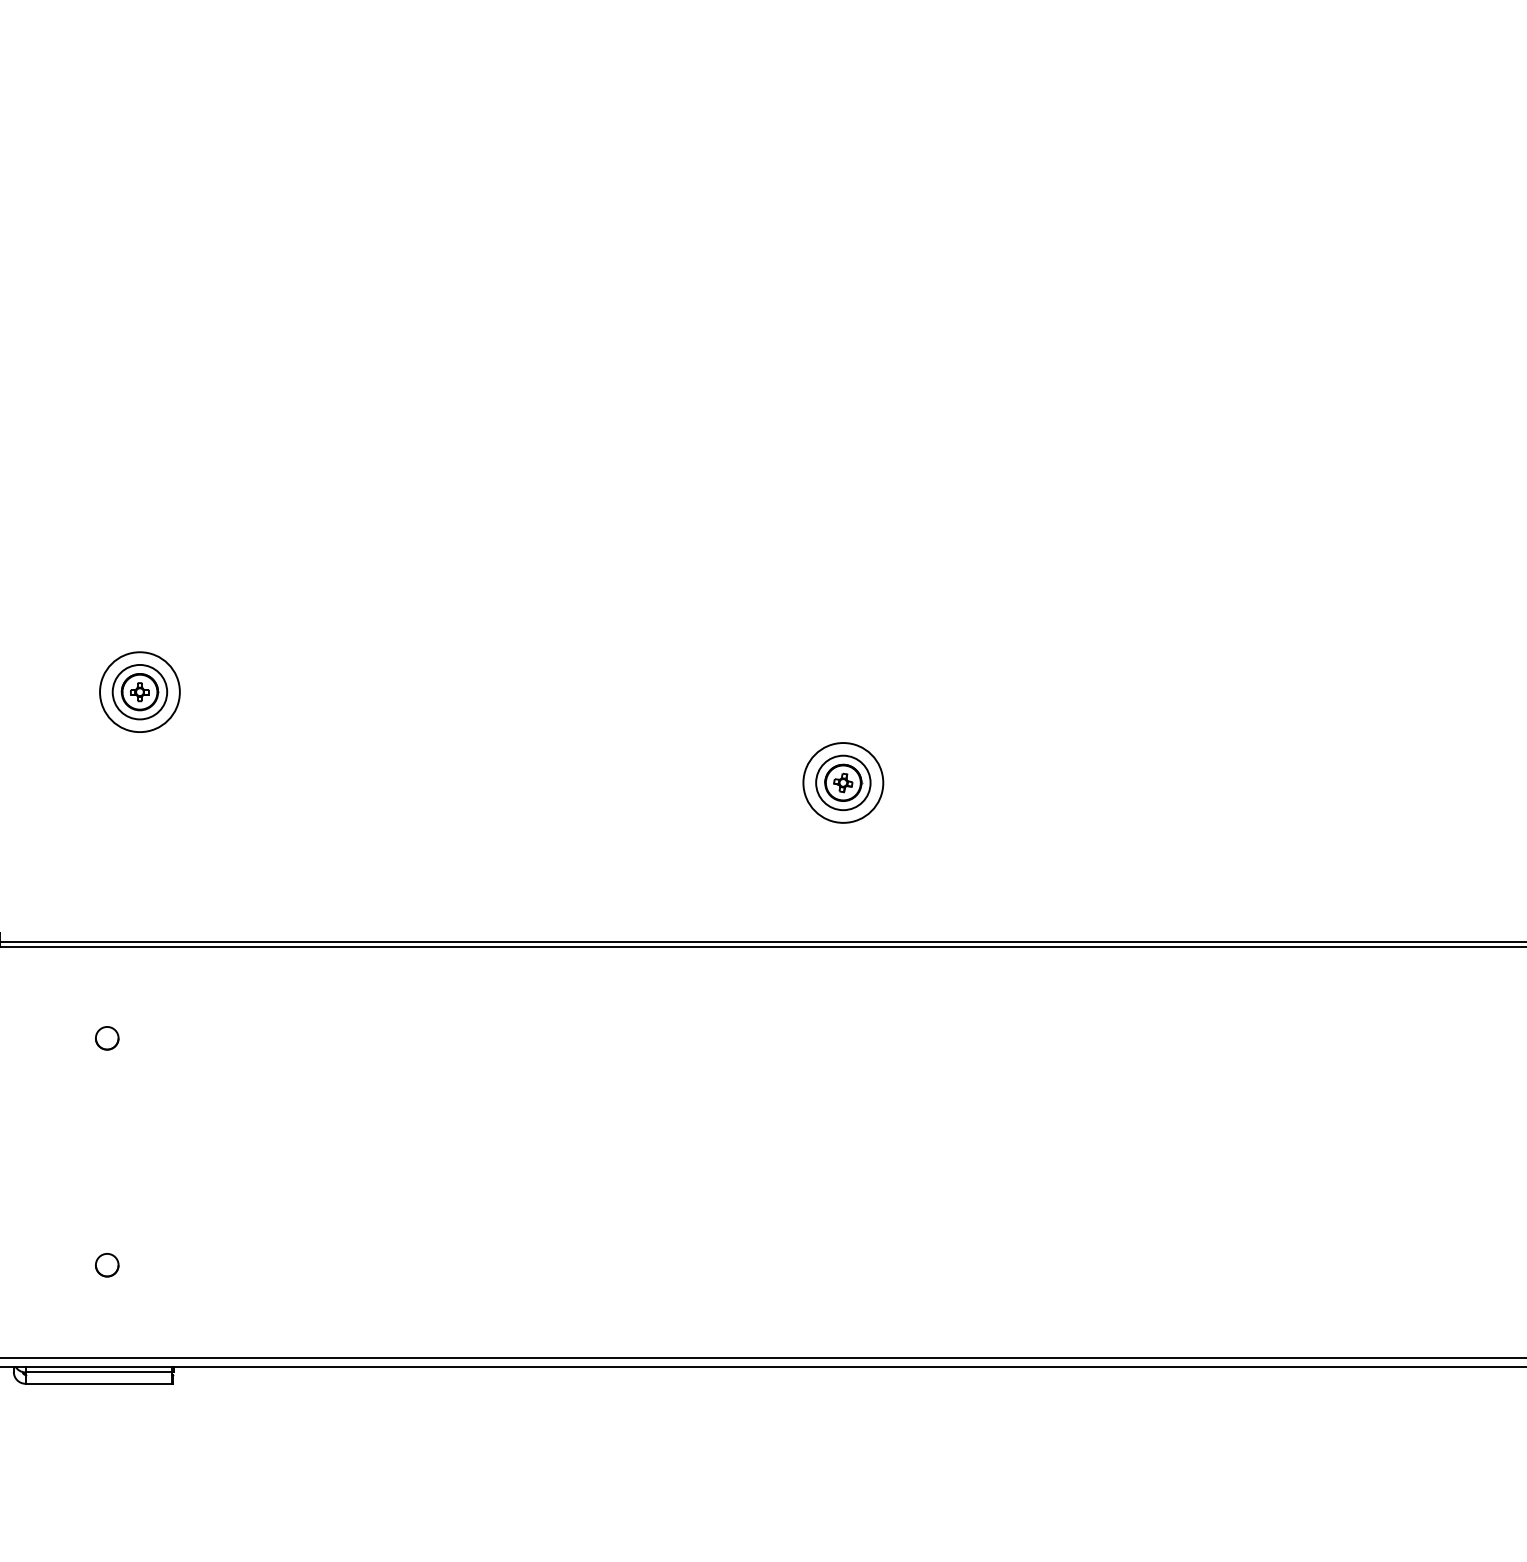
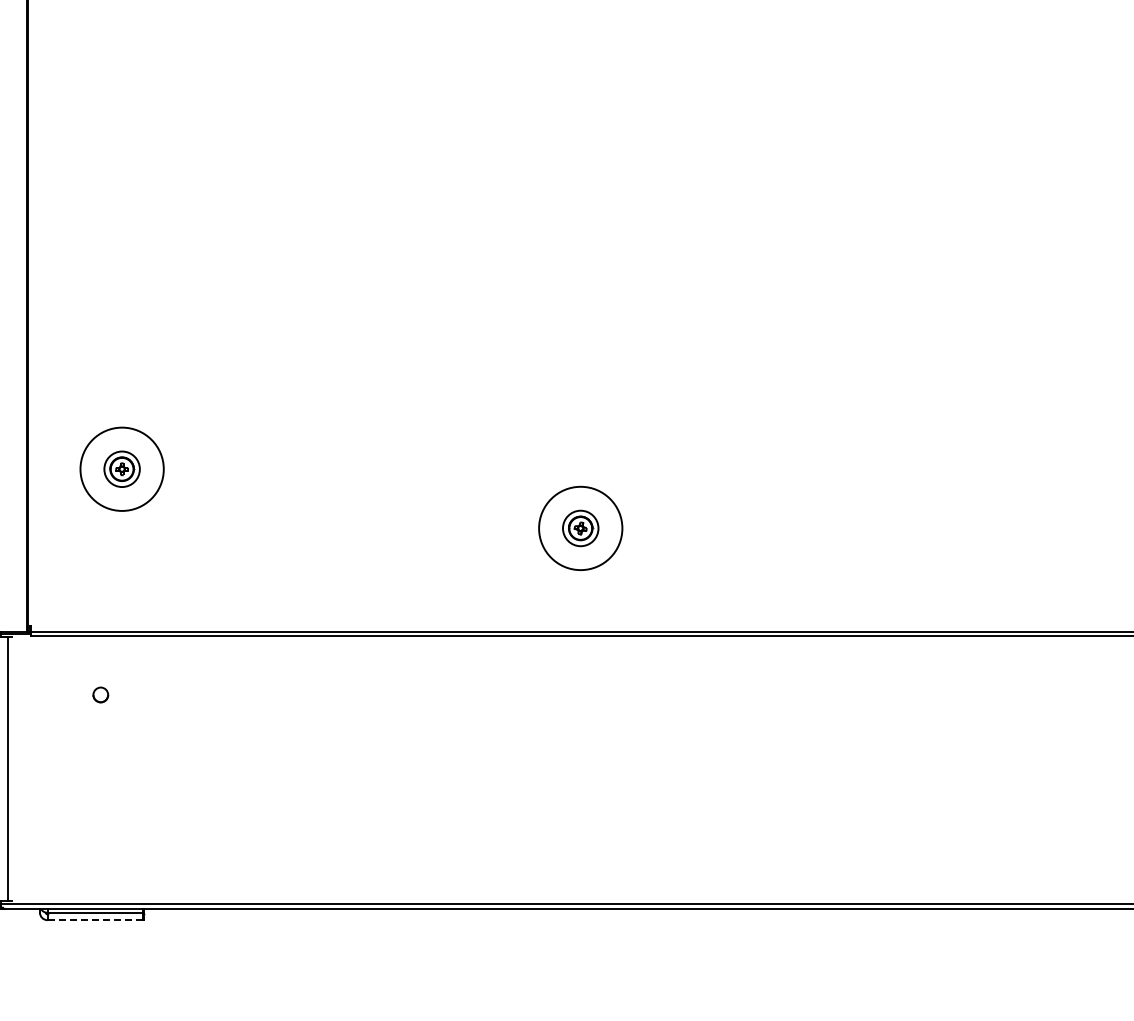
circle: (140, 692) -> (122, 469), size x1.6
circle: (842, 782) -> (580, 528), size x1.6
part: (106, 1264) -> (100, 842), removed
line: (99, 1384) -> (95, 920), solid -> dashed

